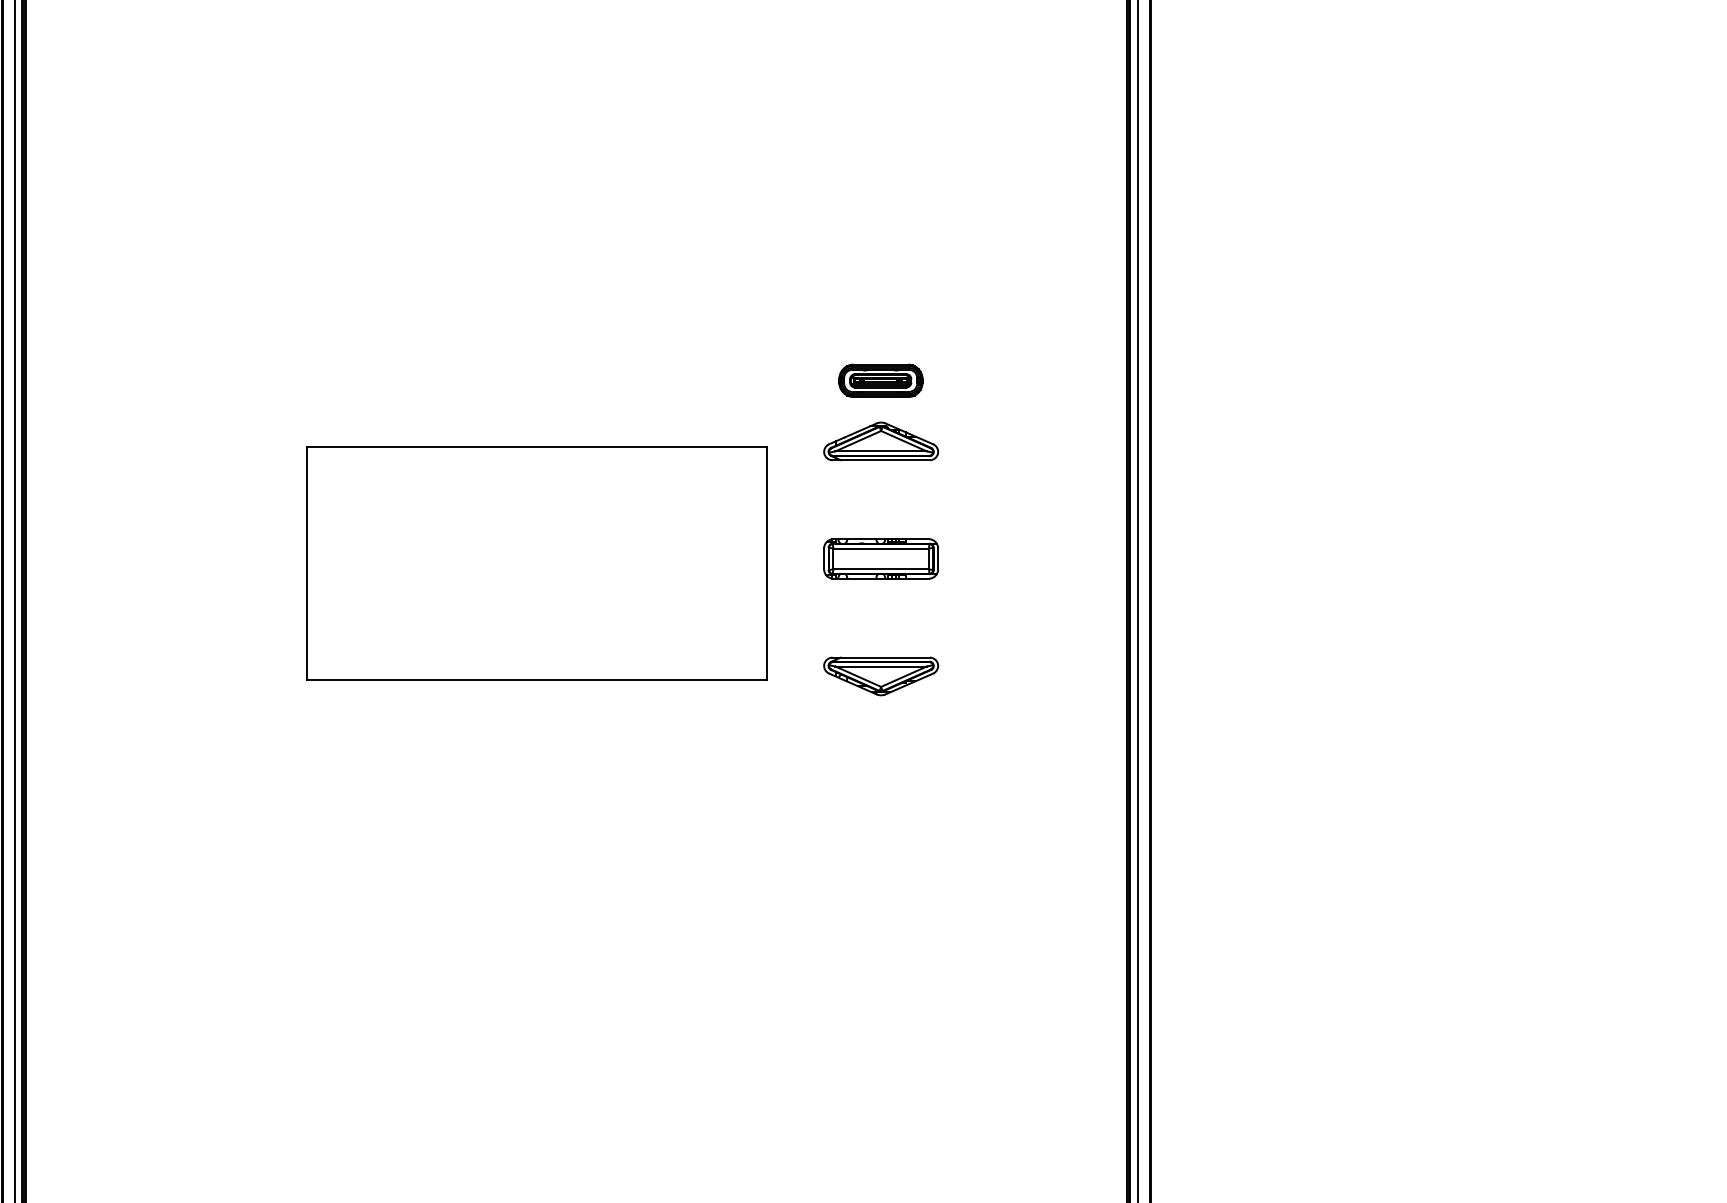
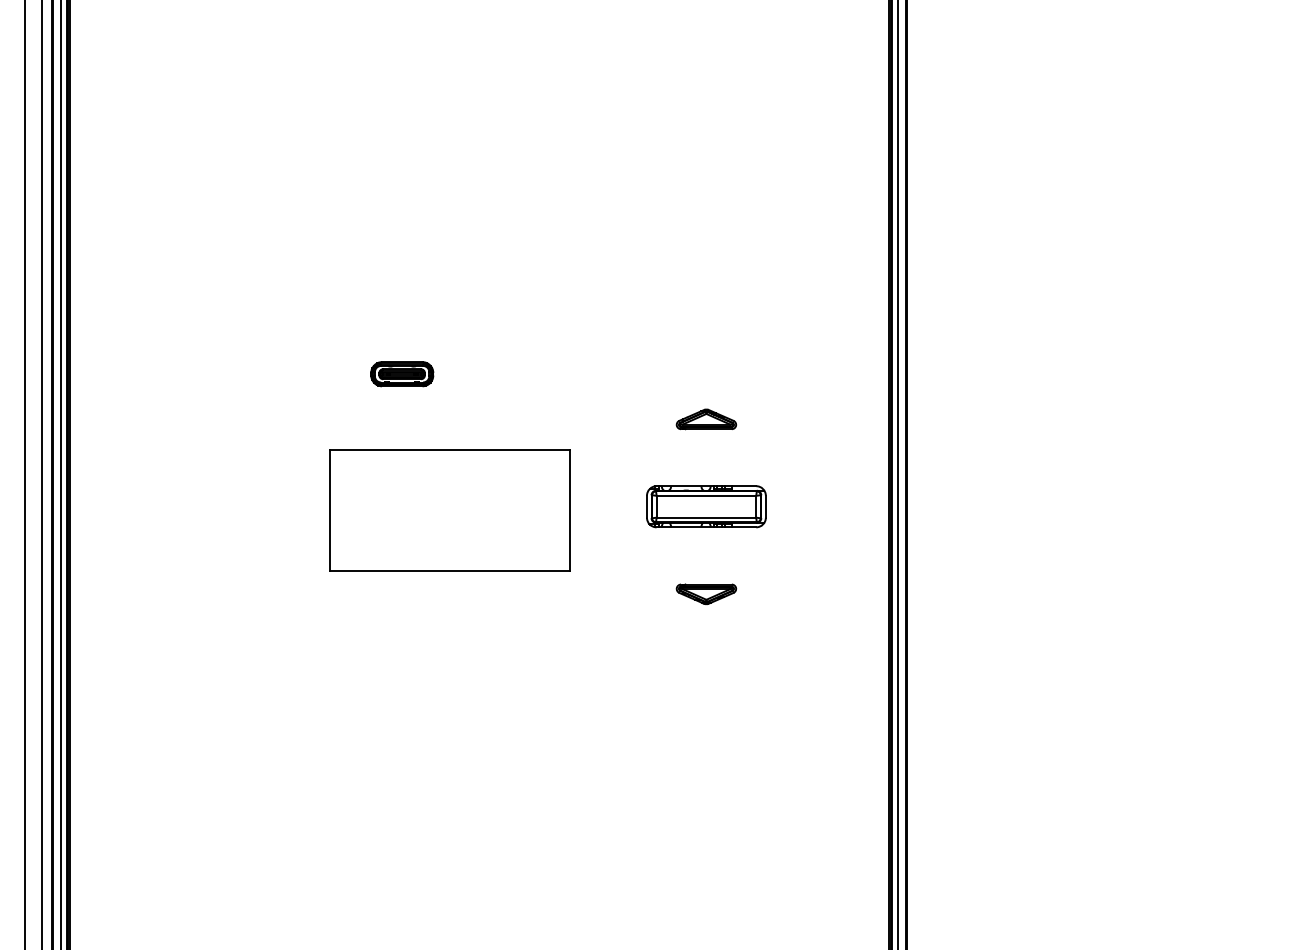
part: (881, 381) -> (402, 374), moved
part: (881, 441) -> (706, 419), size x0.7
part: (881, 558) -> (706, 506), size x1.4
part: (537, 563) -> (450, 510), size x0.7
part: (881, 676) -> (706, 594), size x0.7

